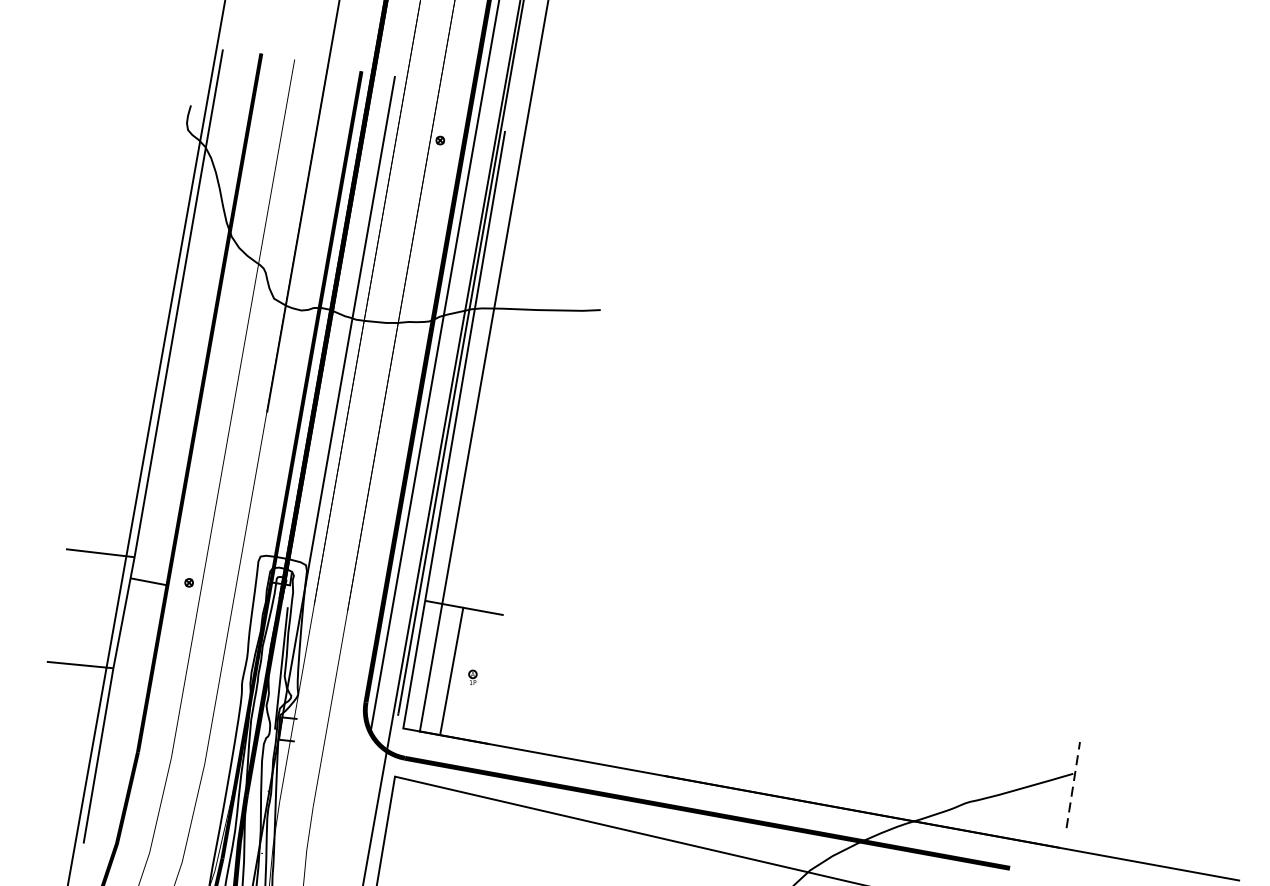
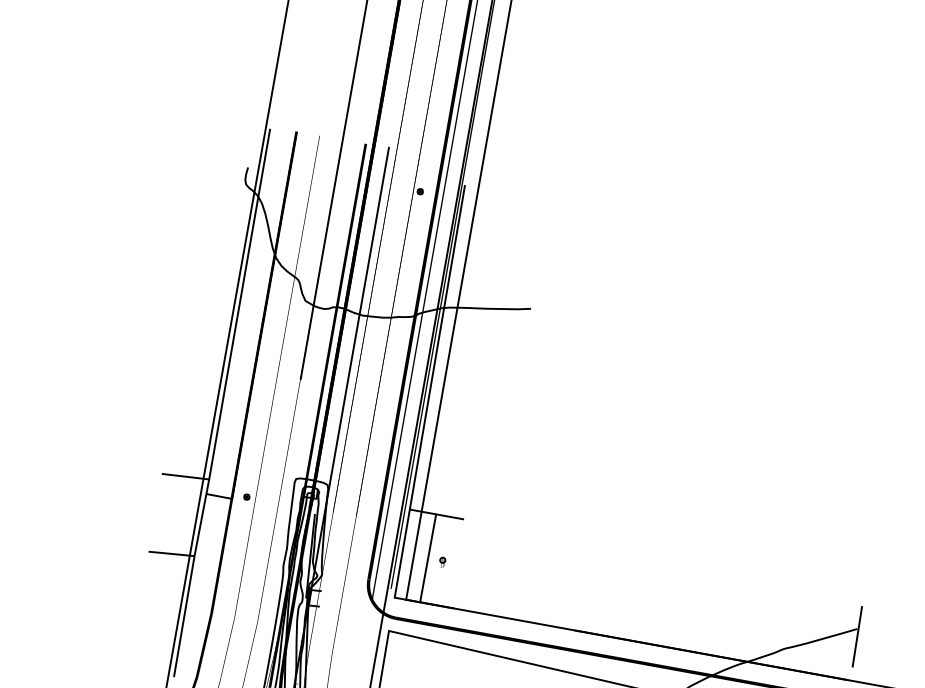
line: (1073, 784) -> (857, 636), dashed -> solid

